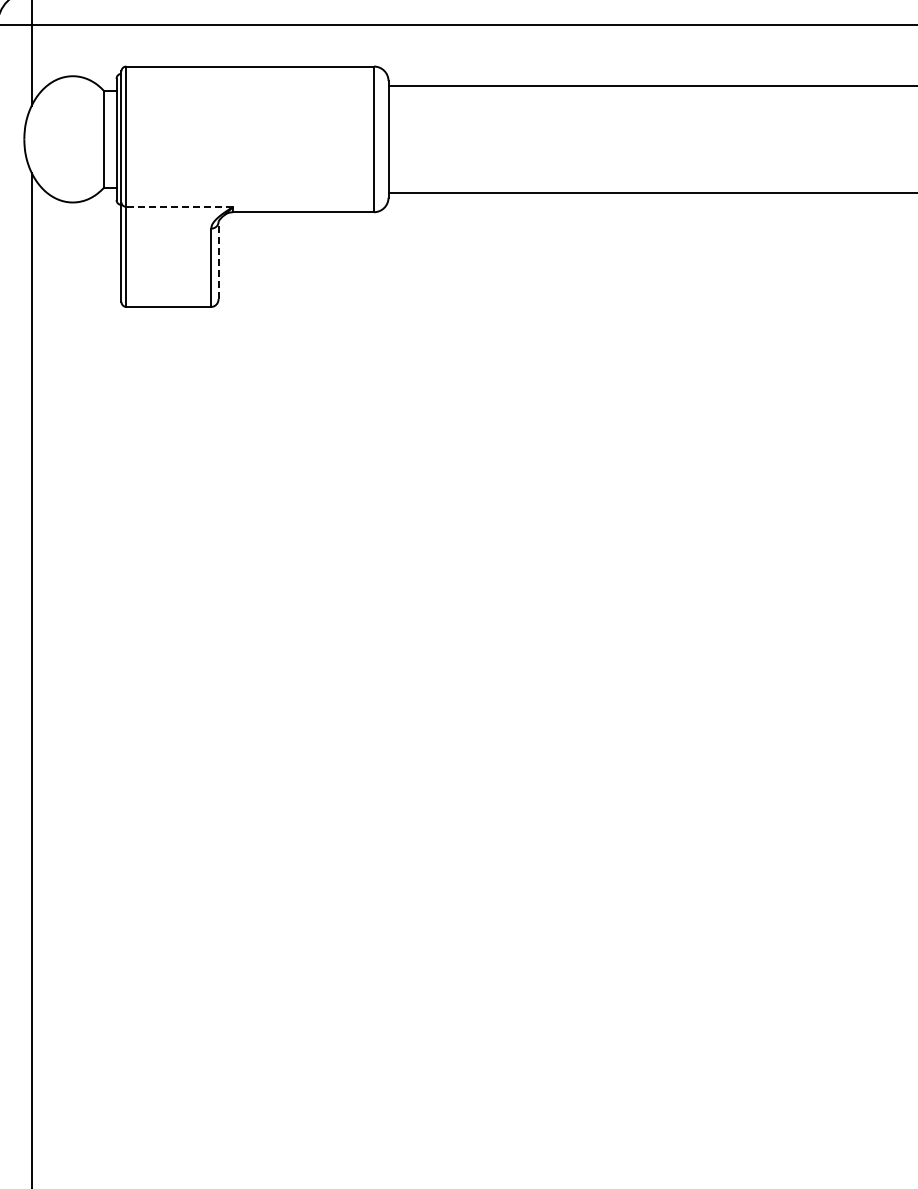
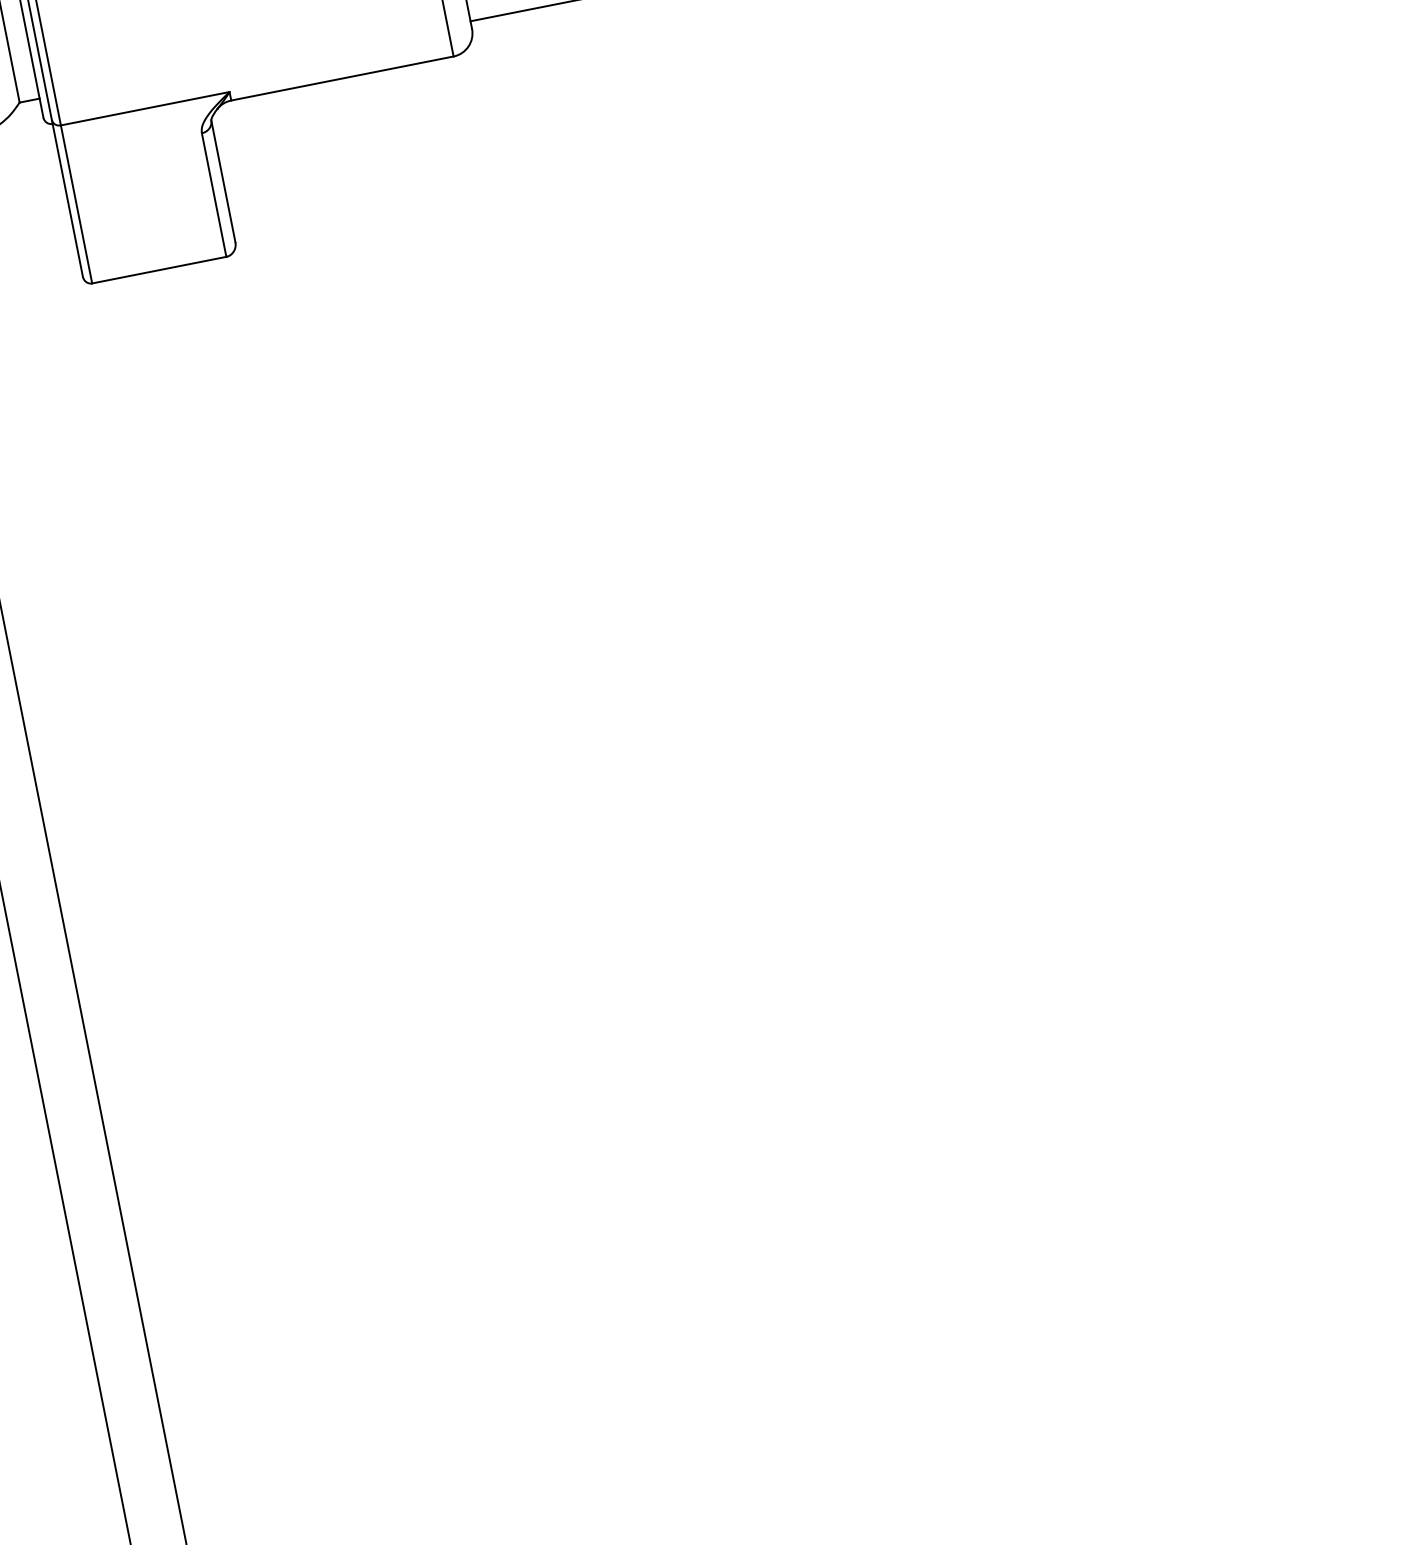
line: (179, 206) -> (144, 108), dashed -> solid
line: (218, 260) -> (223, 181), dashed -> solid

